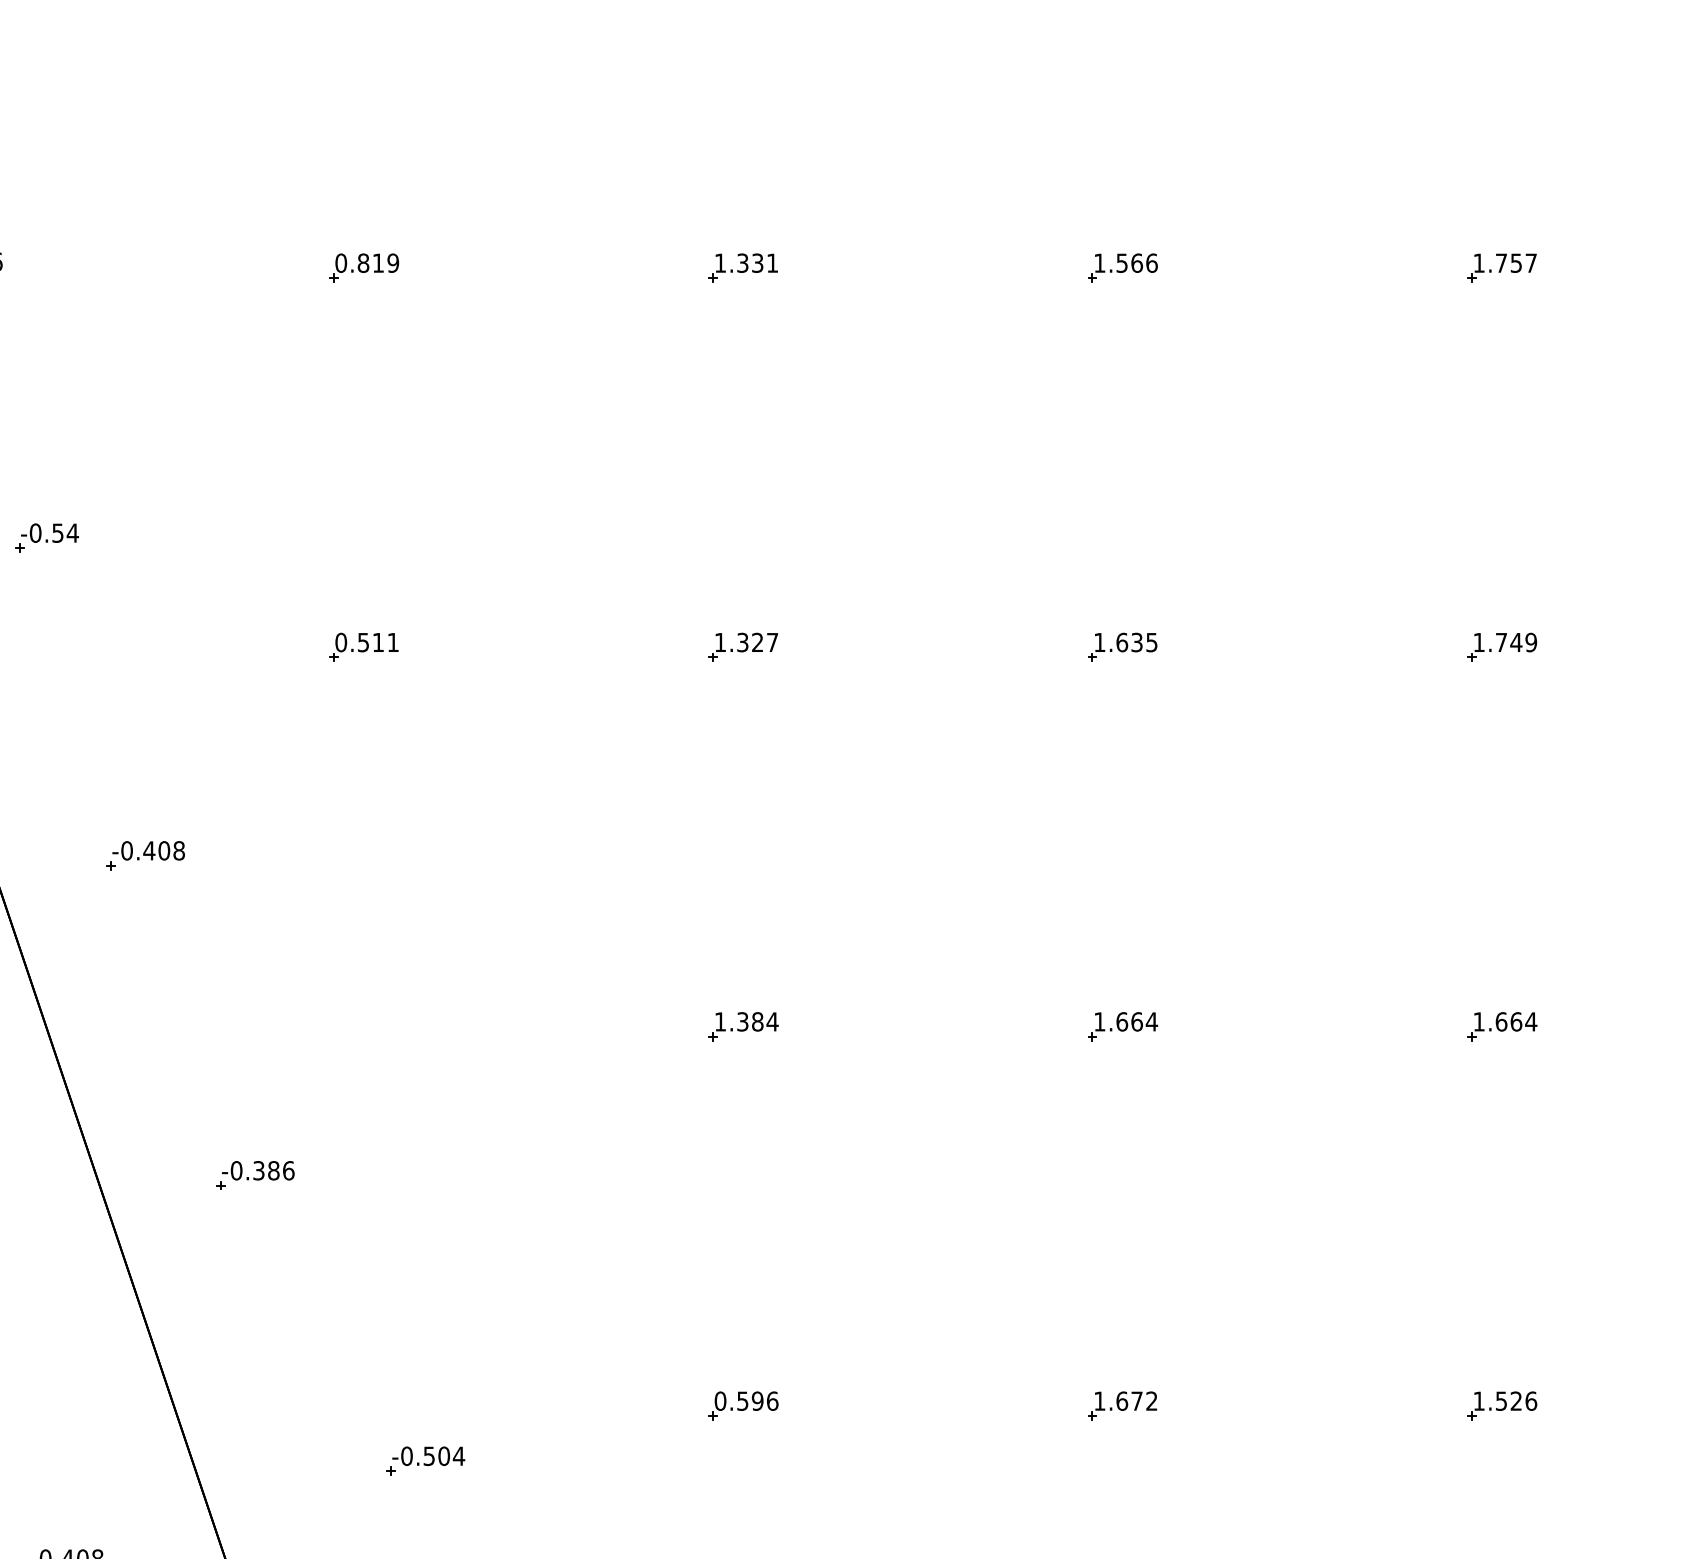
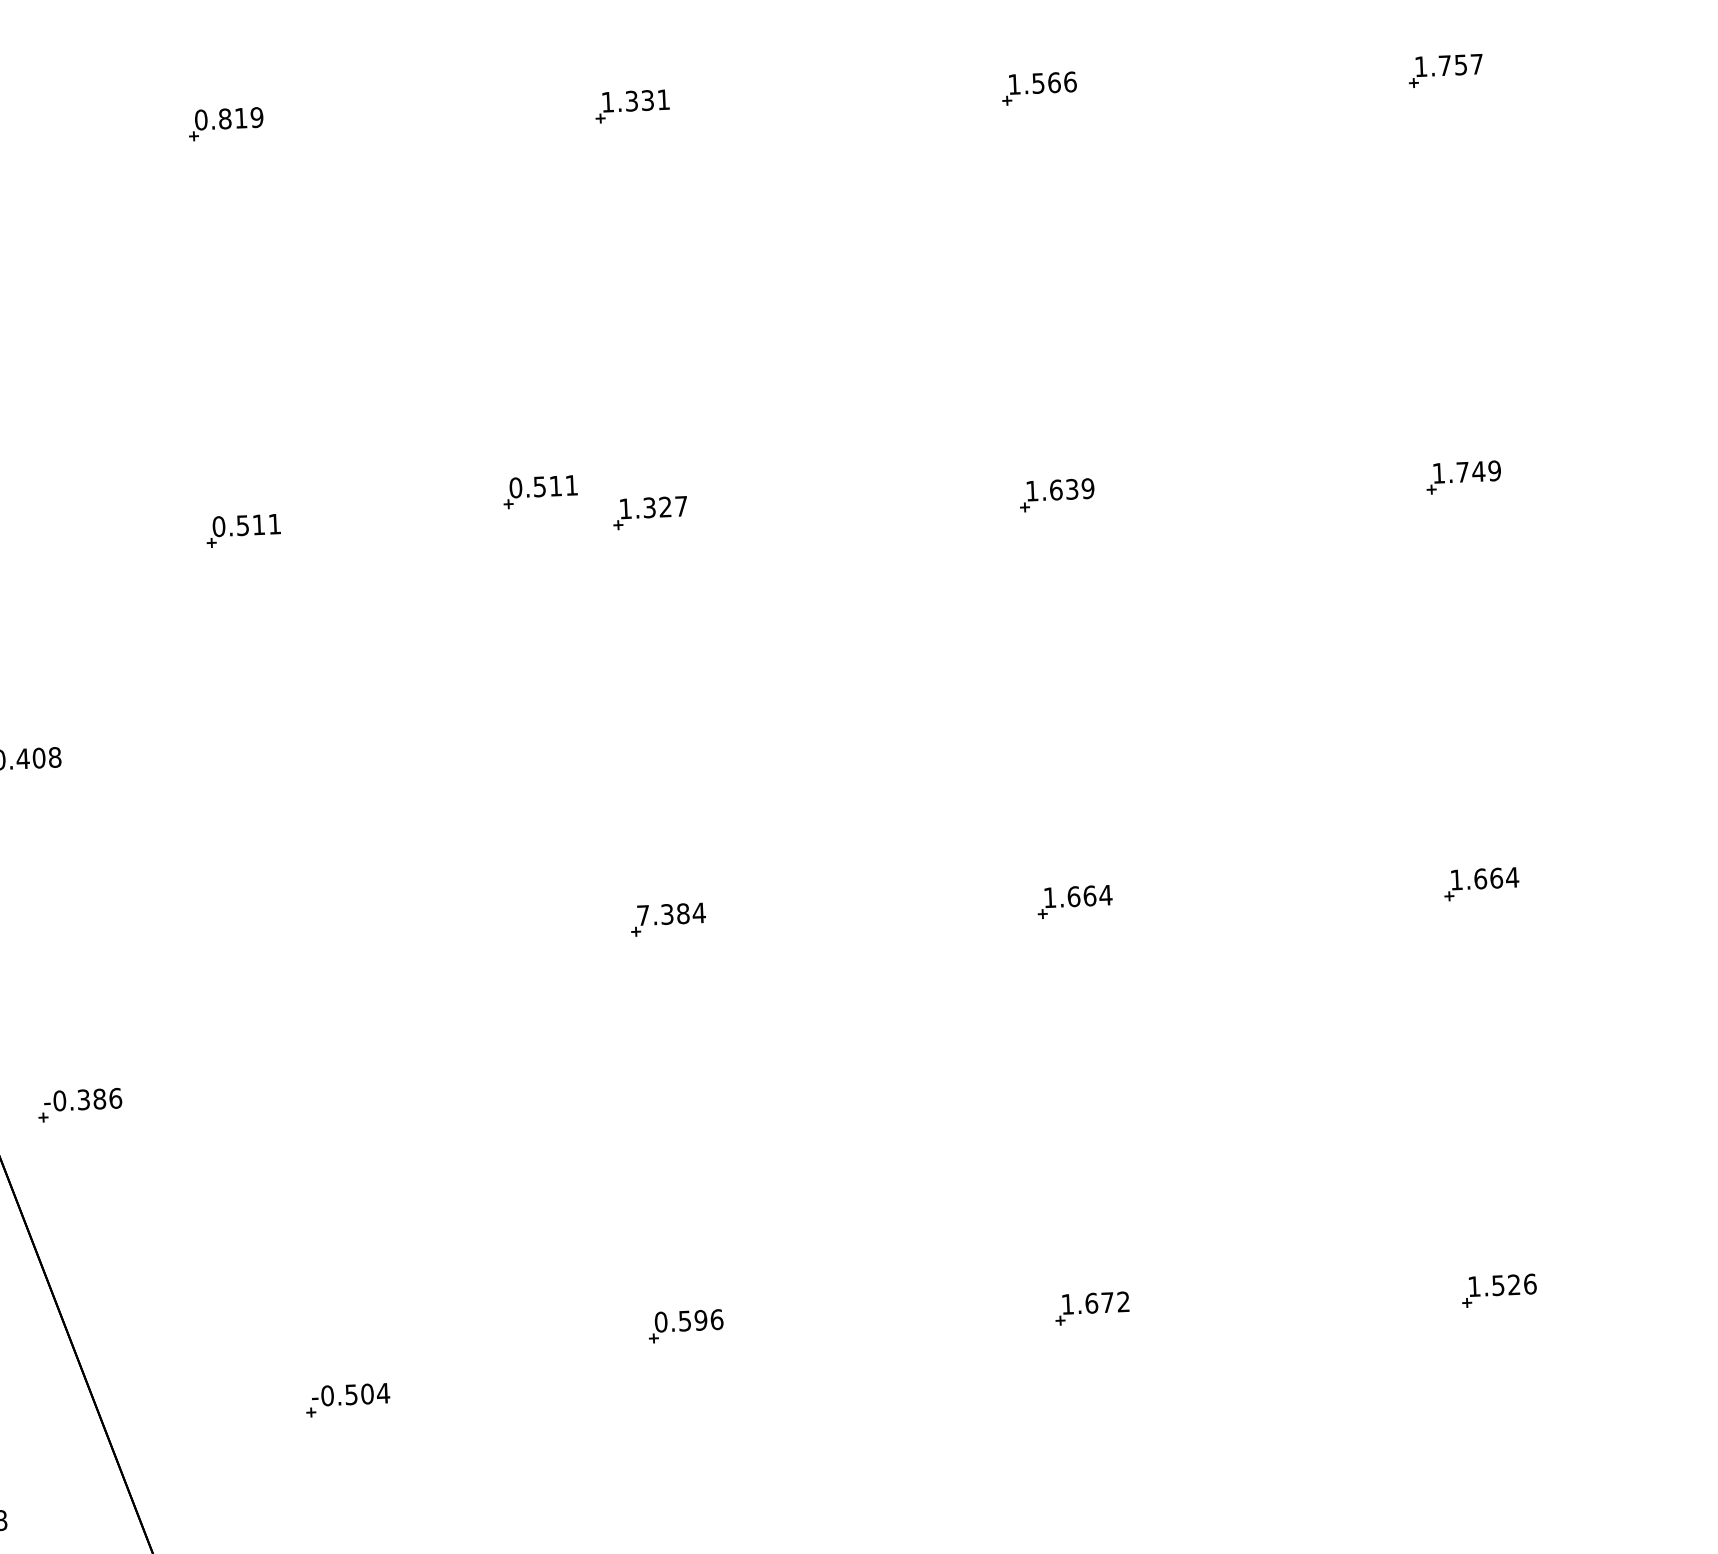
part: (641, 622) -> (539, 491), added
text: (1151, 642) -> (1087, 488), 1.635 -> 1.639
text: (720, 1021) -> (643, 915), 1.384 -> 7.384
part: (255, 1175) -> (80, 1105), moved

